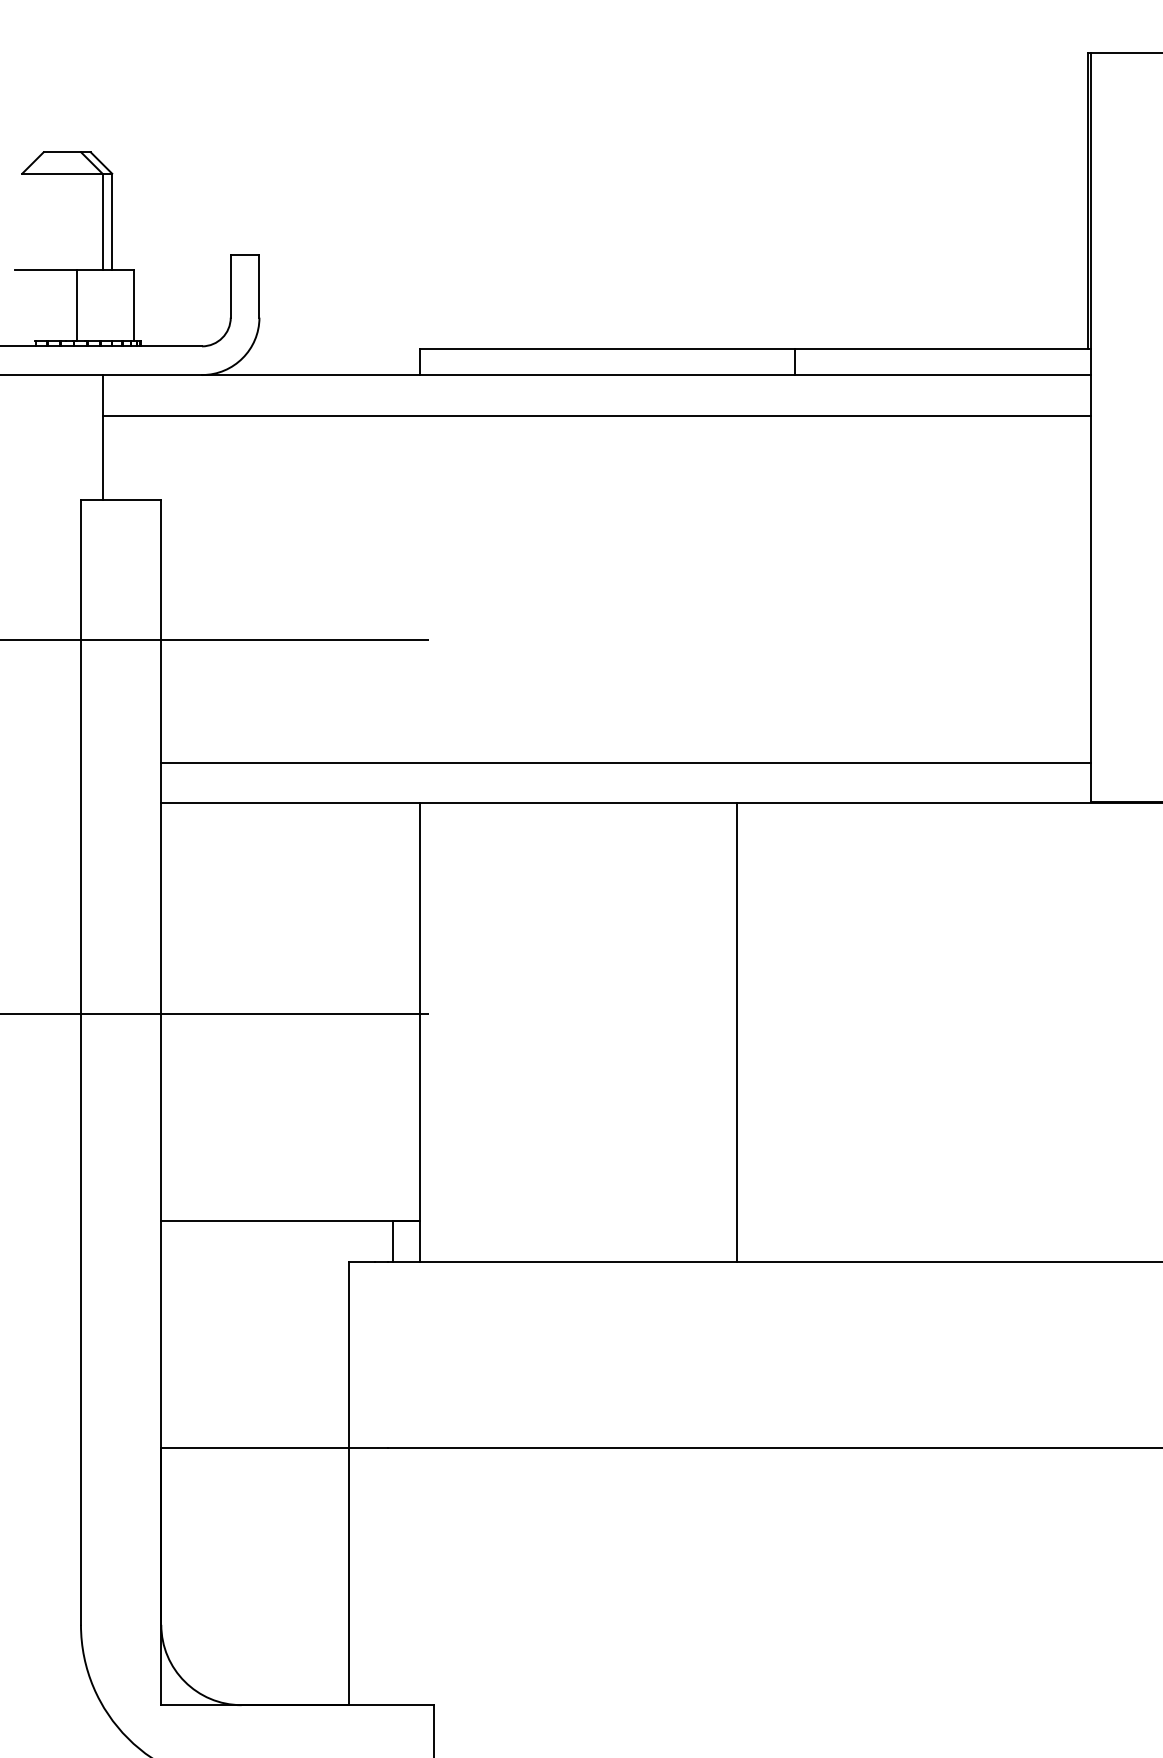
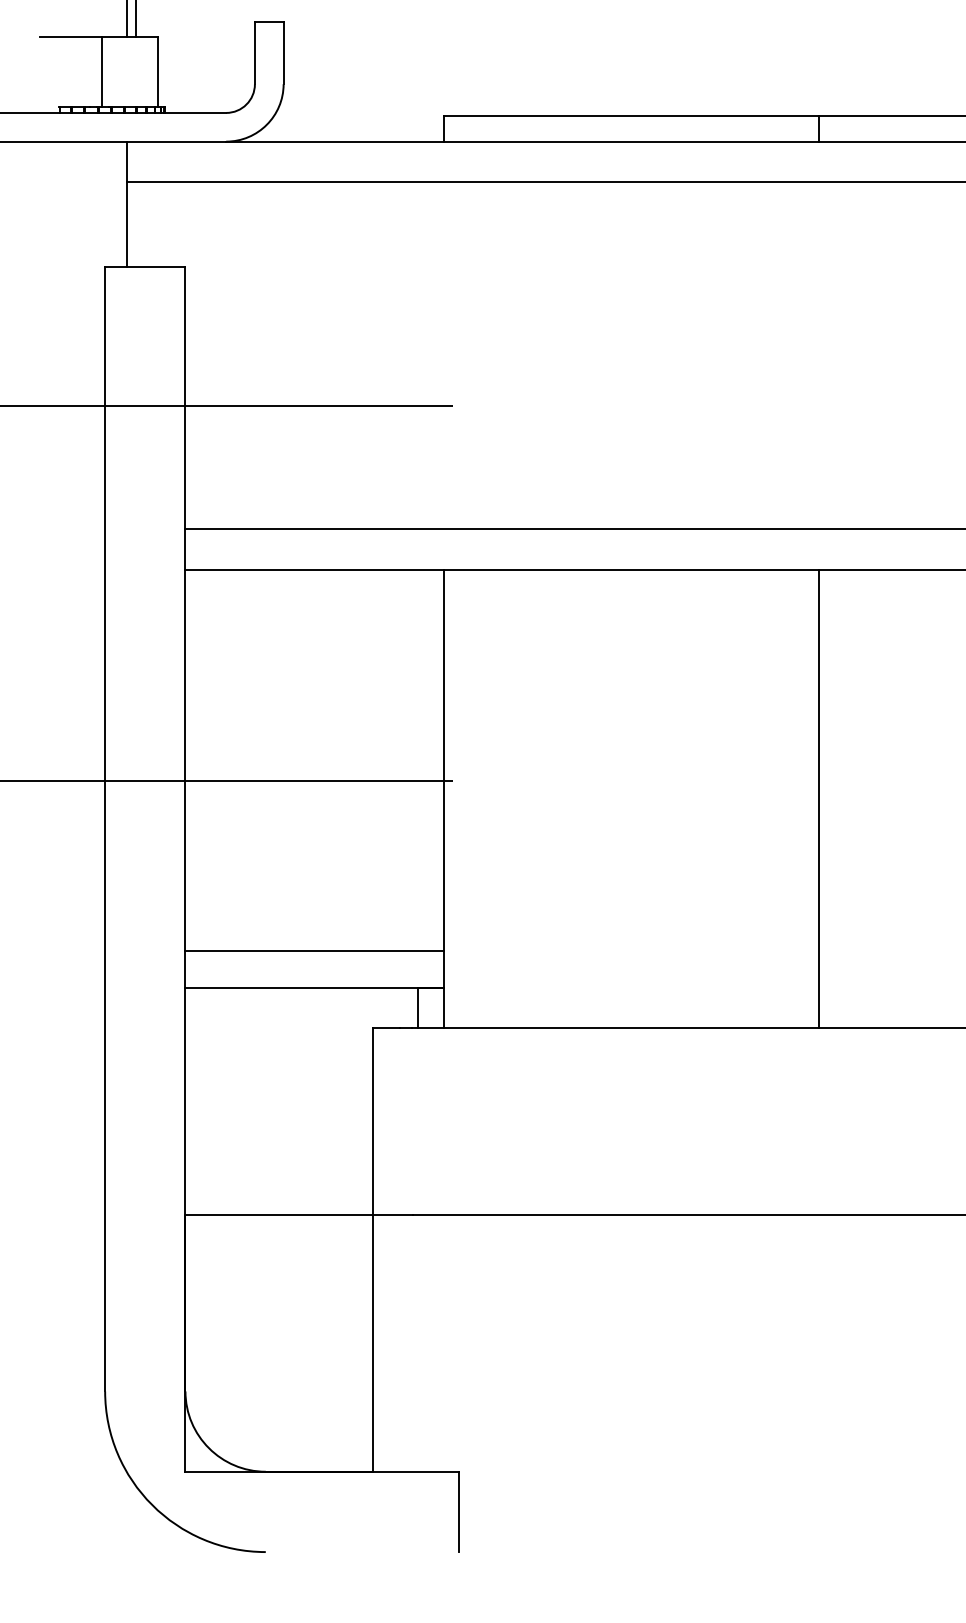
line: (736, 1032) -> (818, 799), moved
line: (290, 1184) -> (314, 951), added

